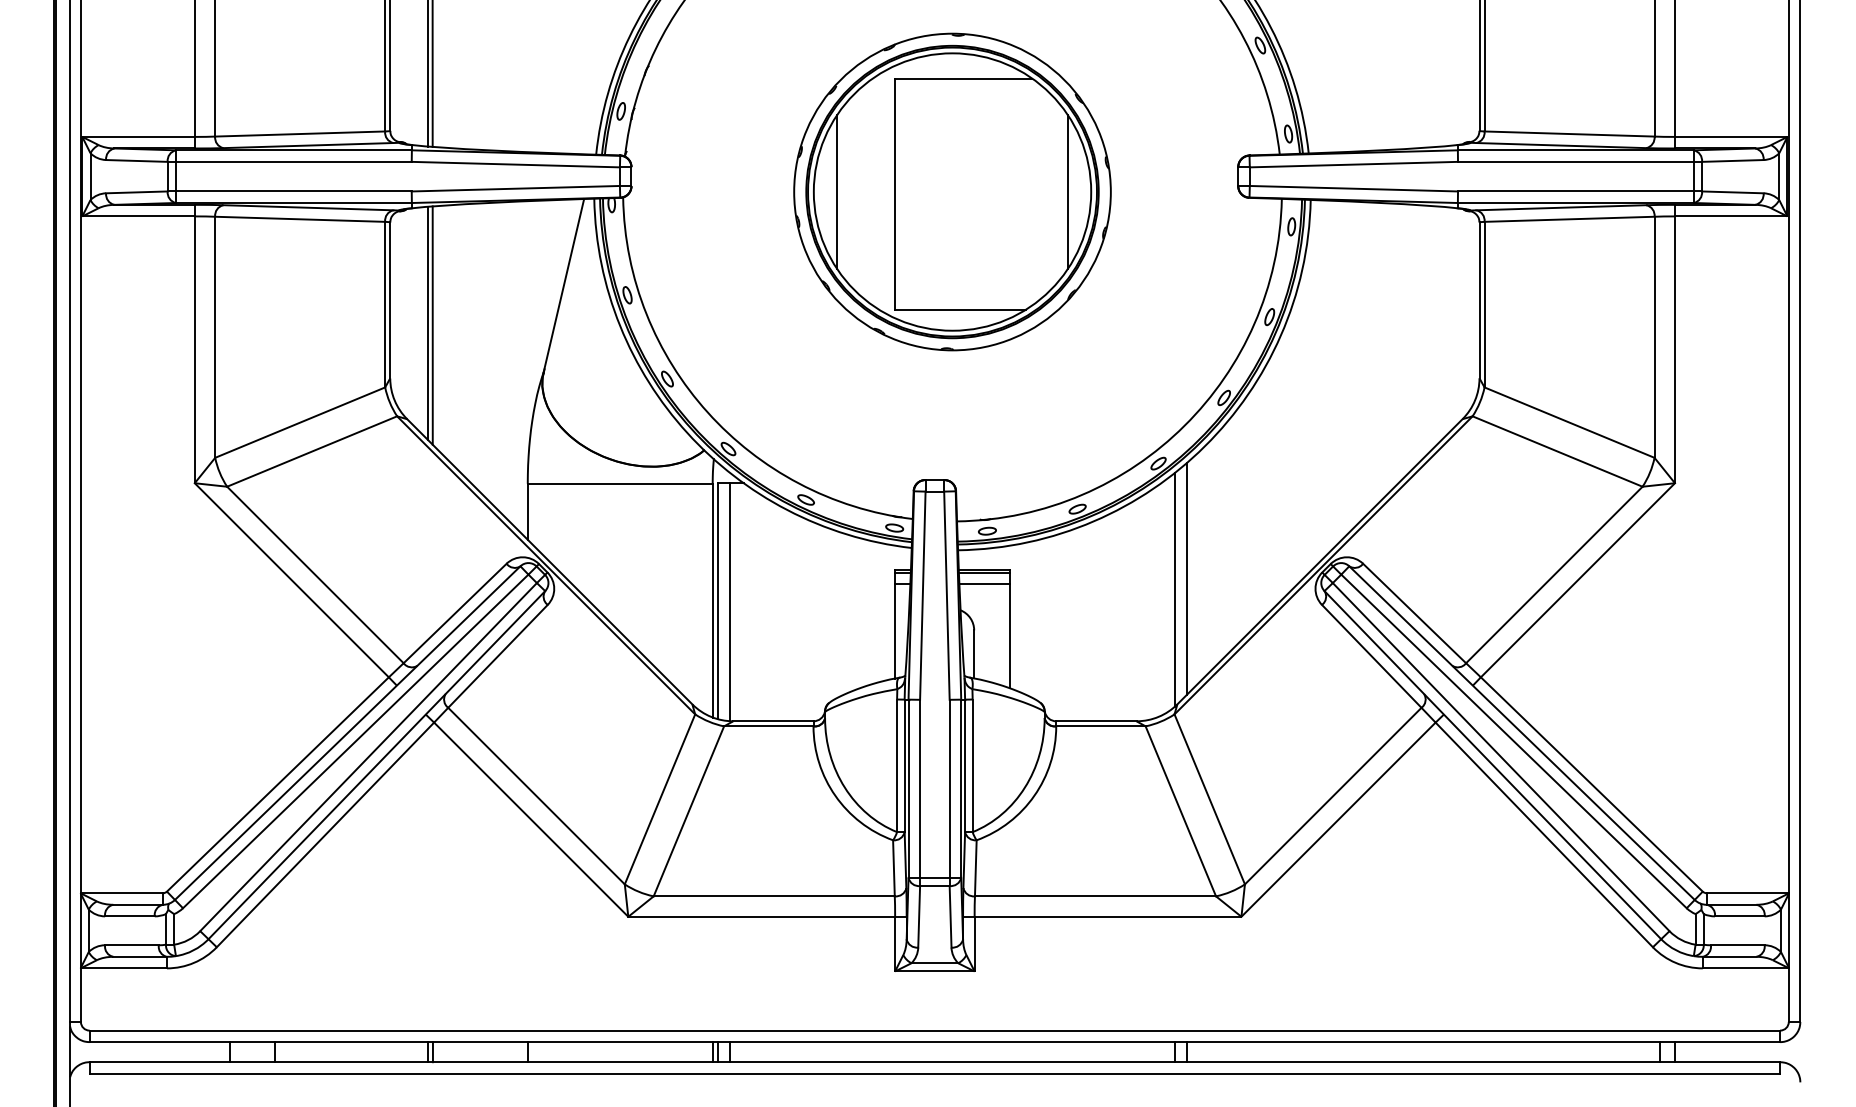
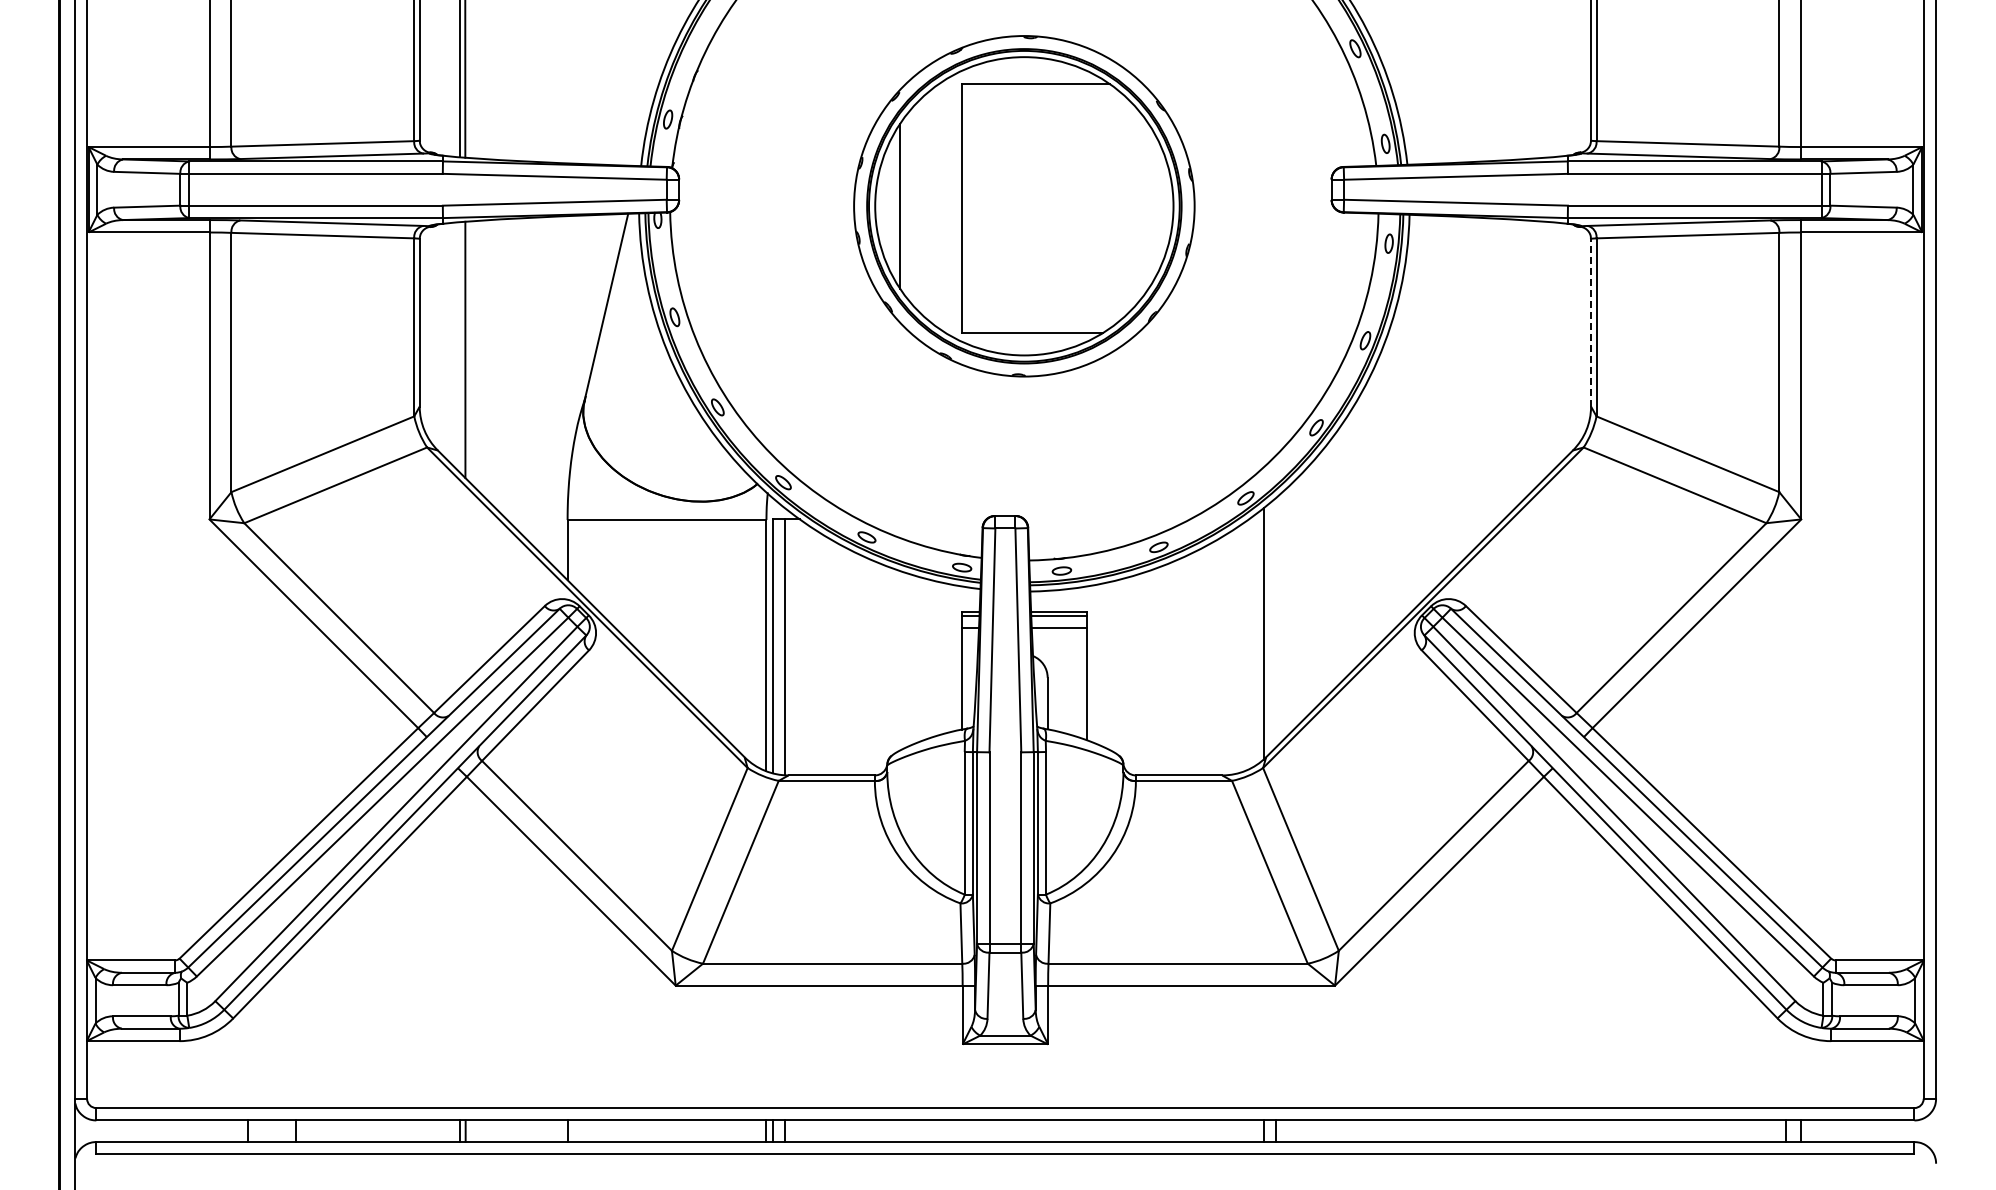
line: (1067, 191) -> (1148, 205), removed
line: (1479, 300) -> (1591, 322), solid -> dashed
line: (428, 323) -> (460, 347), removed
line: (1186, 579) -> (1276, 622), removed

